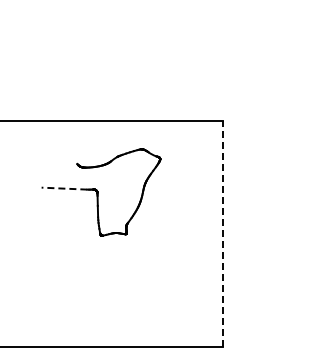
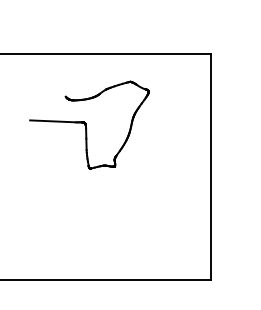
line: (64, 188) -> (53, 121), dashed -> solid
line: (222, 233) -> (210, 166), dashed -> solid

